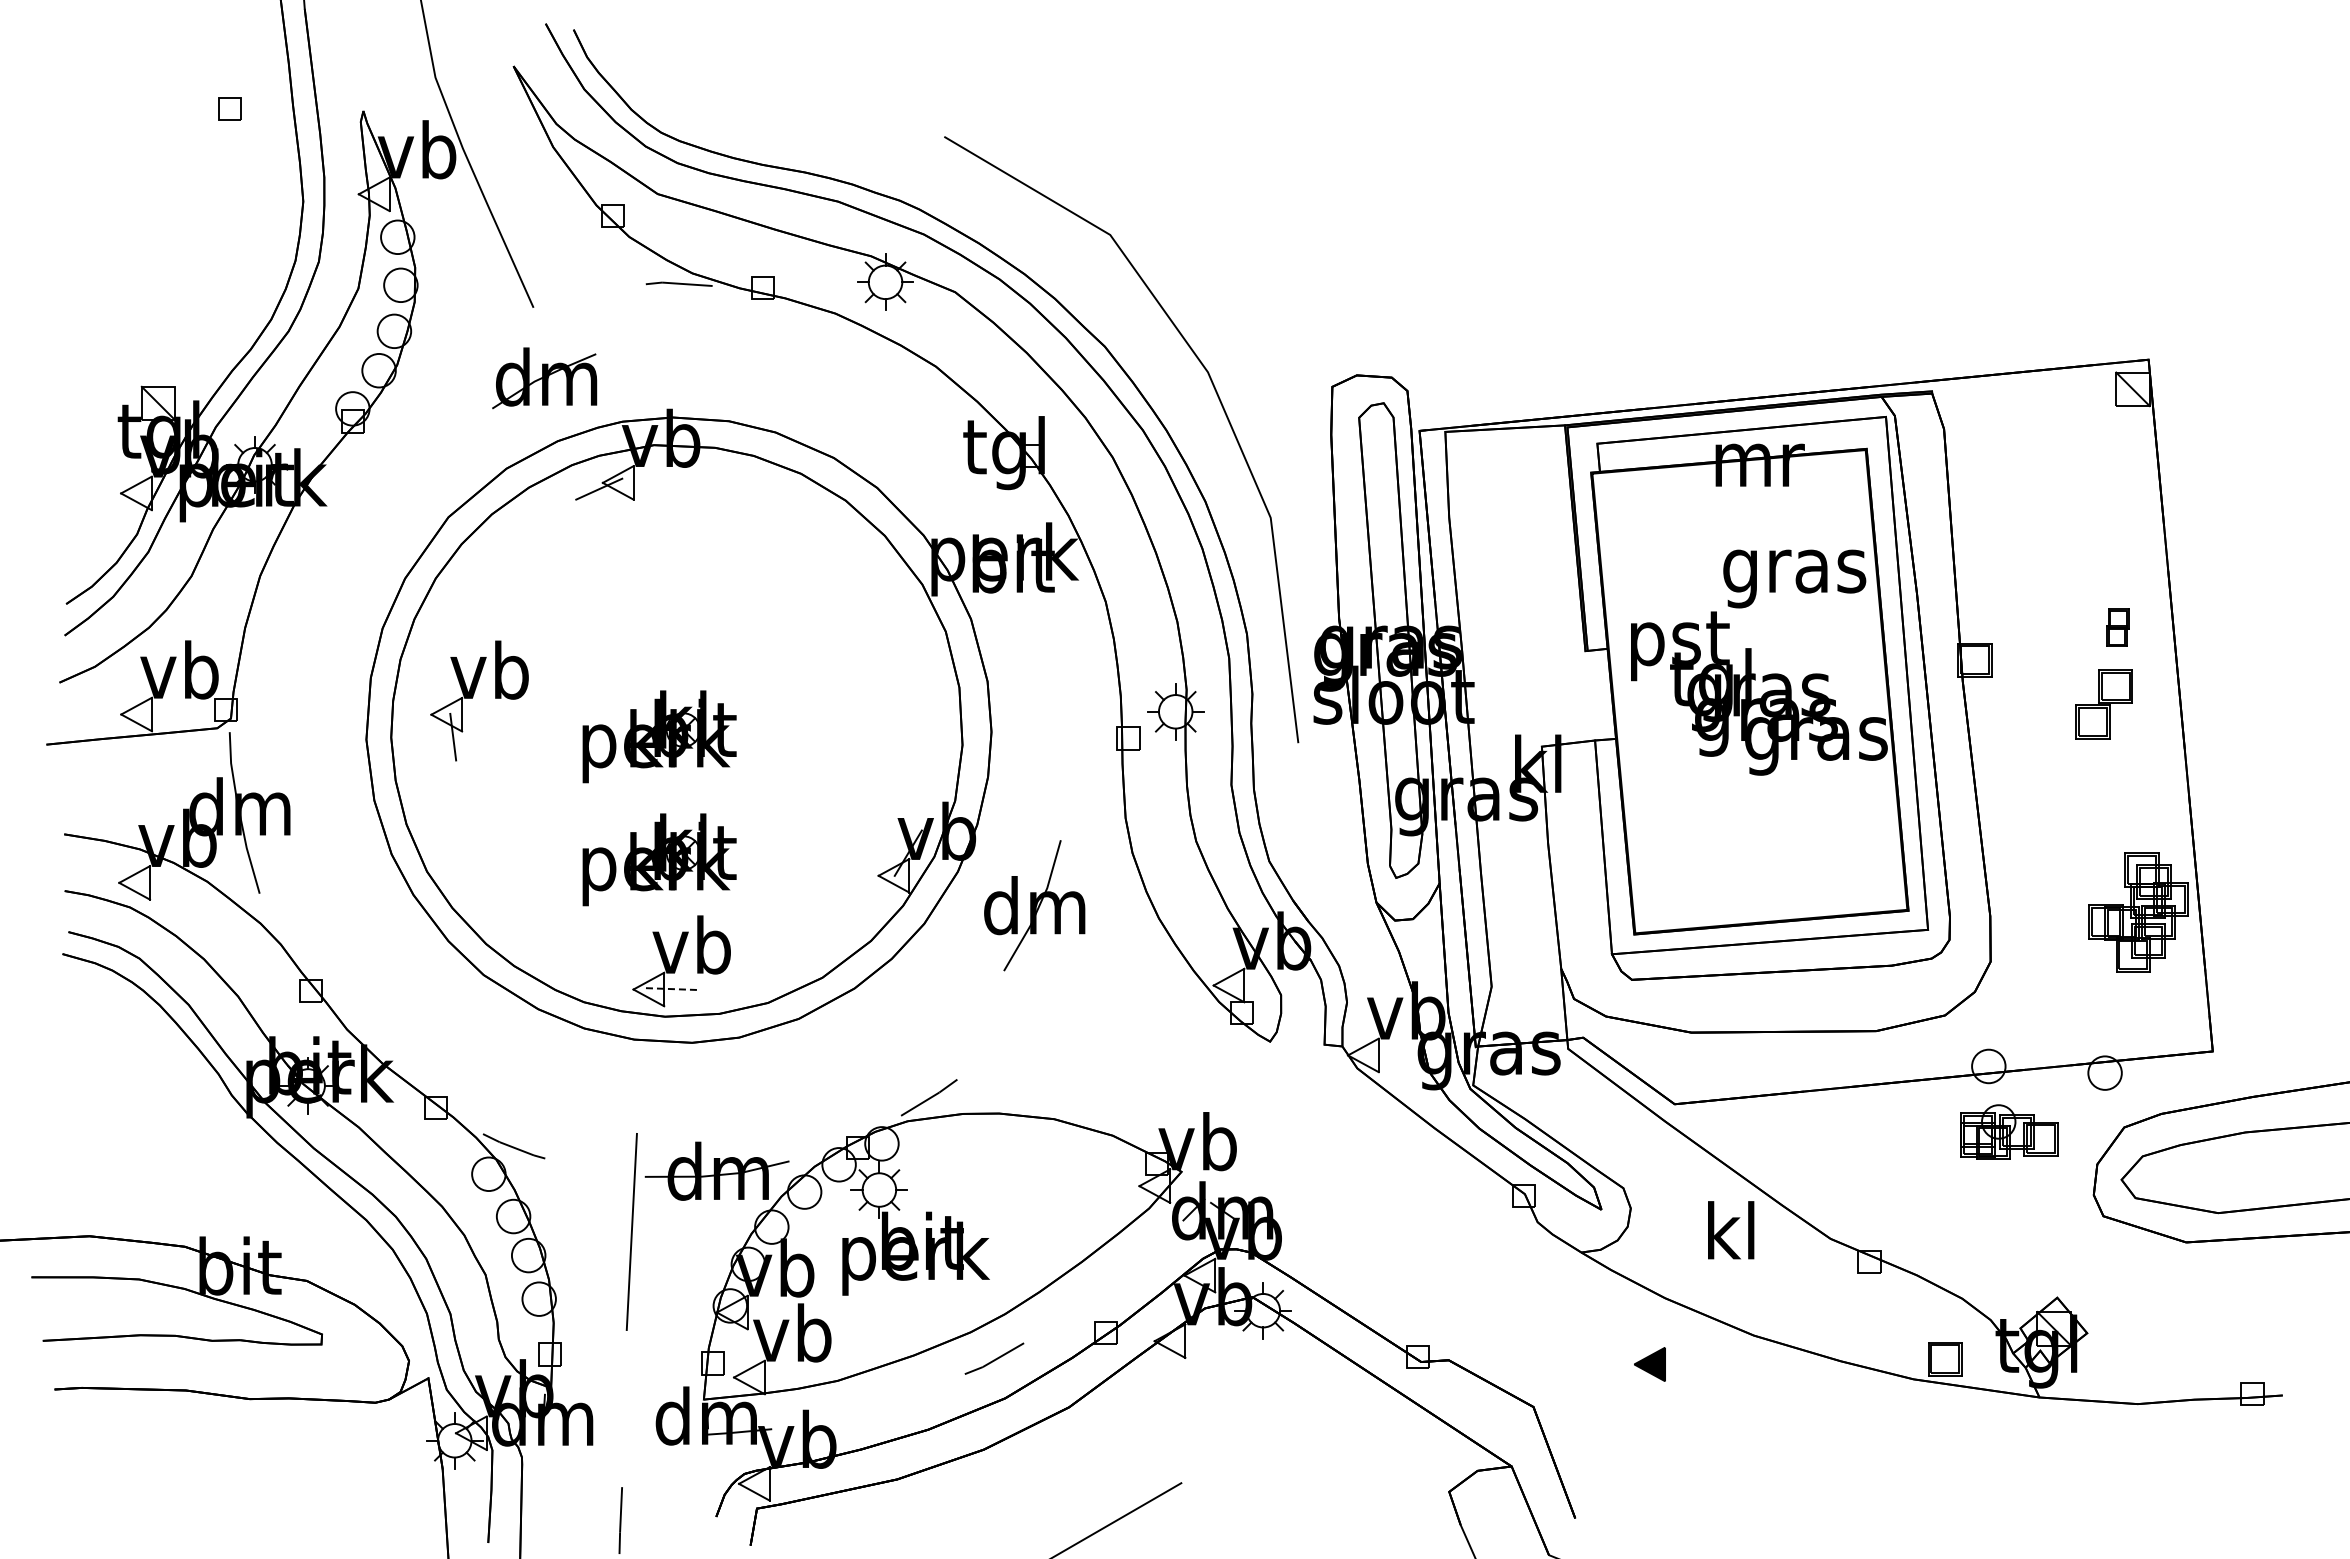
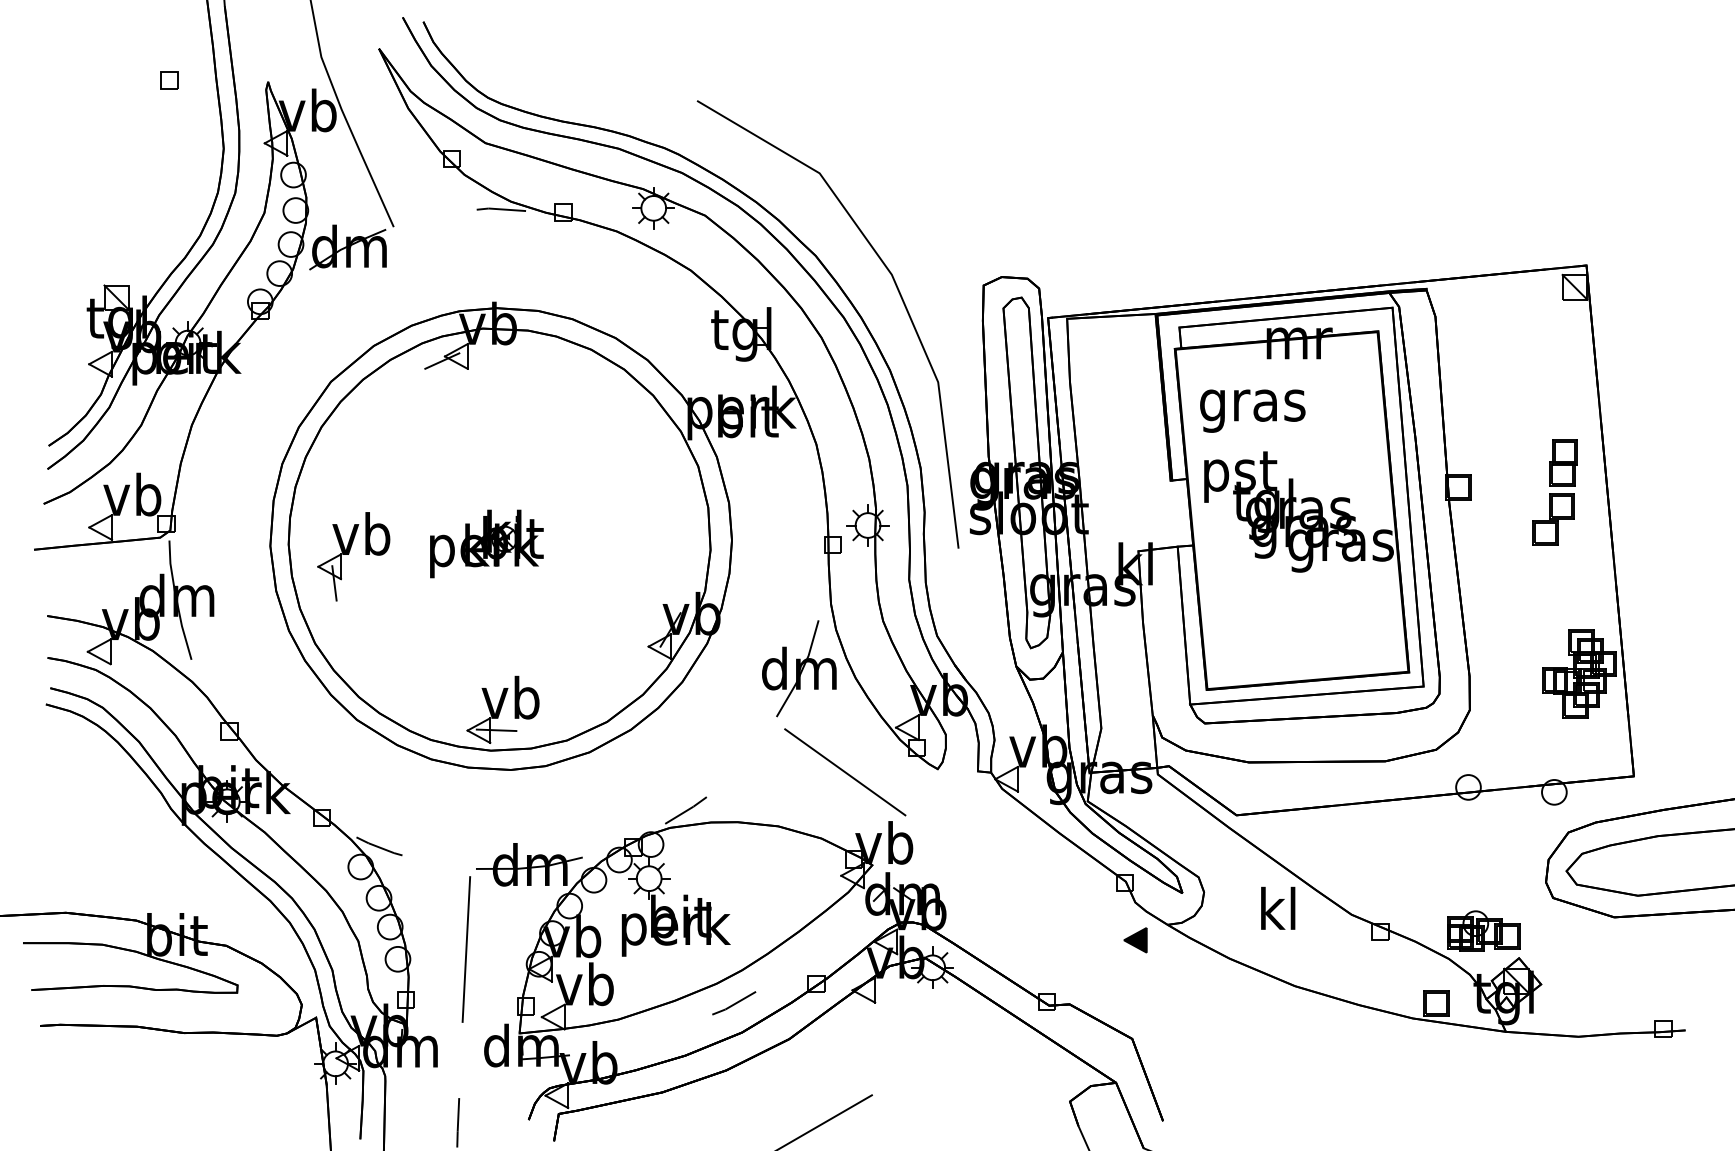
part: (544, 378) -> (347, 247), moved
text: (1794, 578) -> (1252, 410), moved
part: (2117, 627) -> (1563, 463), size x1.67
part: (473, 697) -> (349, 554), moved
part: (659, 859) -> (486, 634), removed
part: (1034, 905) -> (799, 668), moved
line: (672, 989) -> (496, 730), dashed -> solid
line: (1144, 1045) -> (844, 771), added
part: (2009, 1131) -> (1483, 930), moved
line: (631, 1231) -> (466, 949), moved
part: (1649, 1364) -> (1135, 940), moved

